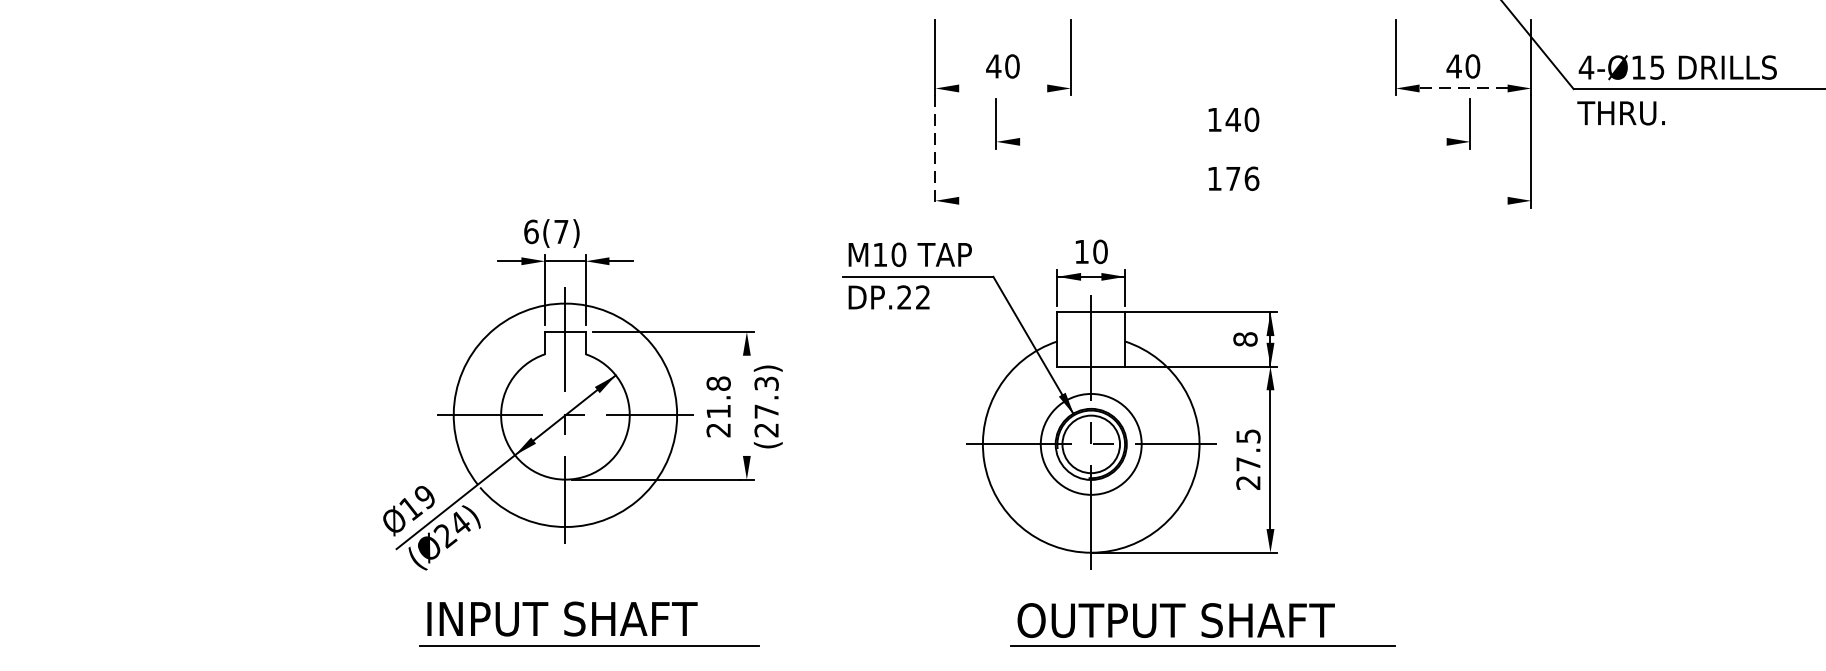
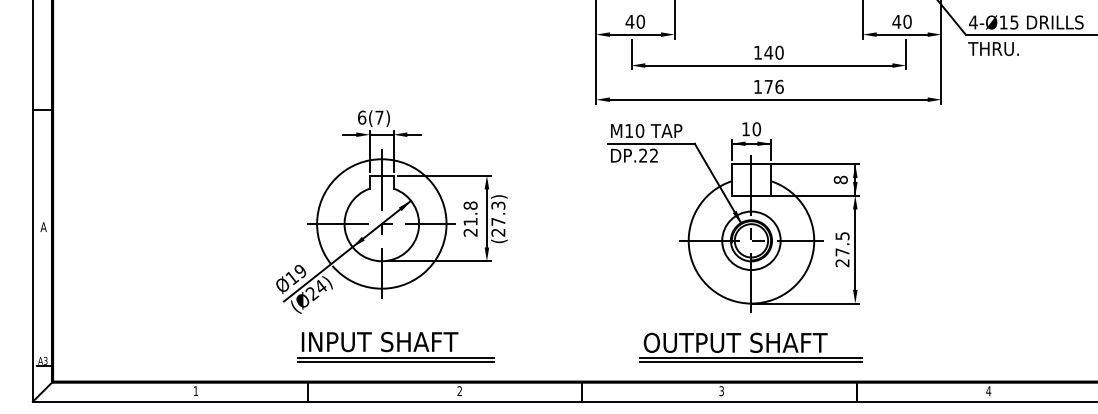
line: (1001, 88) -> (634, 34), added
line: (1462, 88) -> (901, 34), dashed -> solid
line: (1232, 141) -> (768, 65), added
line: (935, 152) -> (596, 71), dashed -> solid
line: (1232, 200) -> (768, 99), added
part: (1060, 404) -> (733, 217), moved
line: (746, 405) -> (486, 218), added
line: (589, 652) -> (395, 361), added
line: (1201, 652) -> (750, 361), added

